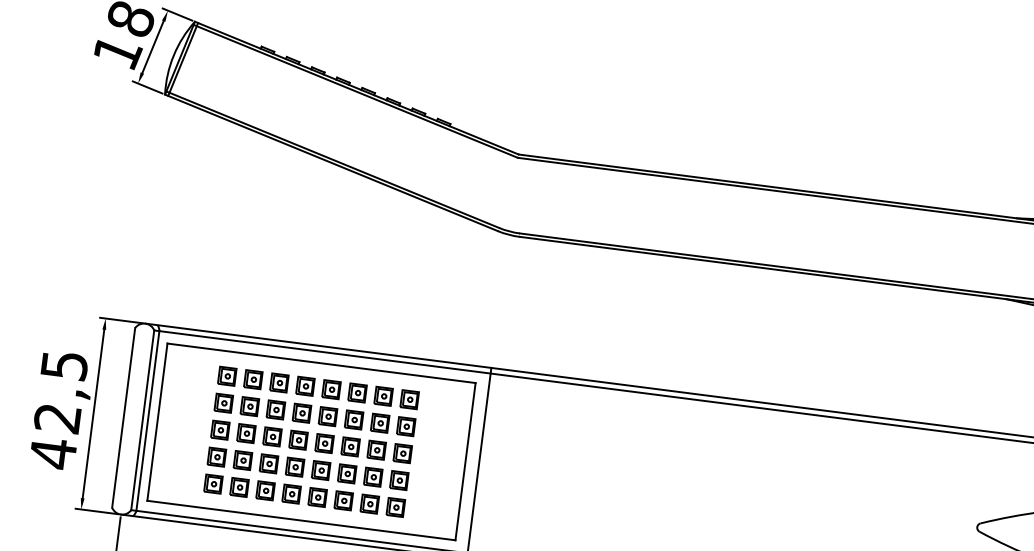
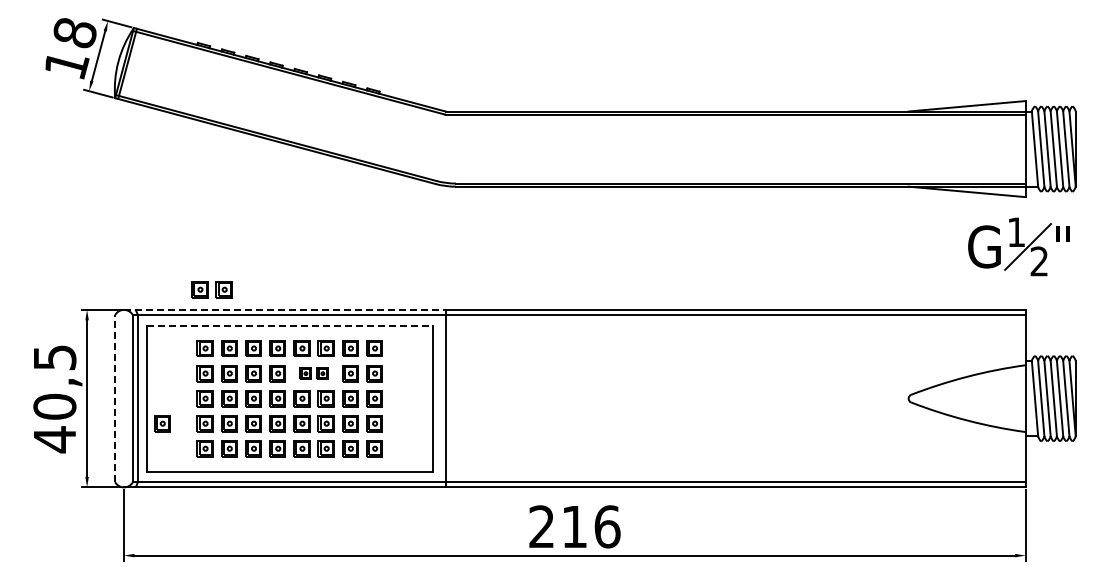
part: (242, 313) -> (211, 289), added
line: (318, 345) -> (284, 309), solid -> dashed
line: (322, 363) -> (290, 325), solid -> dashed
text: (57, 417) -> (54, 406), 42,5 -> 40,5
line: (124, 417) -> (115, 398), solid -> dashed
part: (340, 418) -> (313, 373), size x0.7
part: (171, 451) -> (162, 423), added

